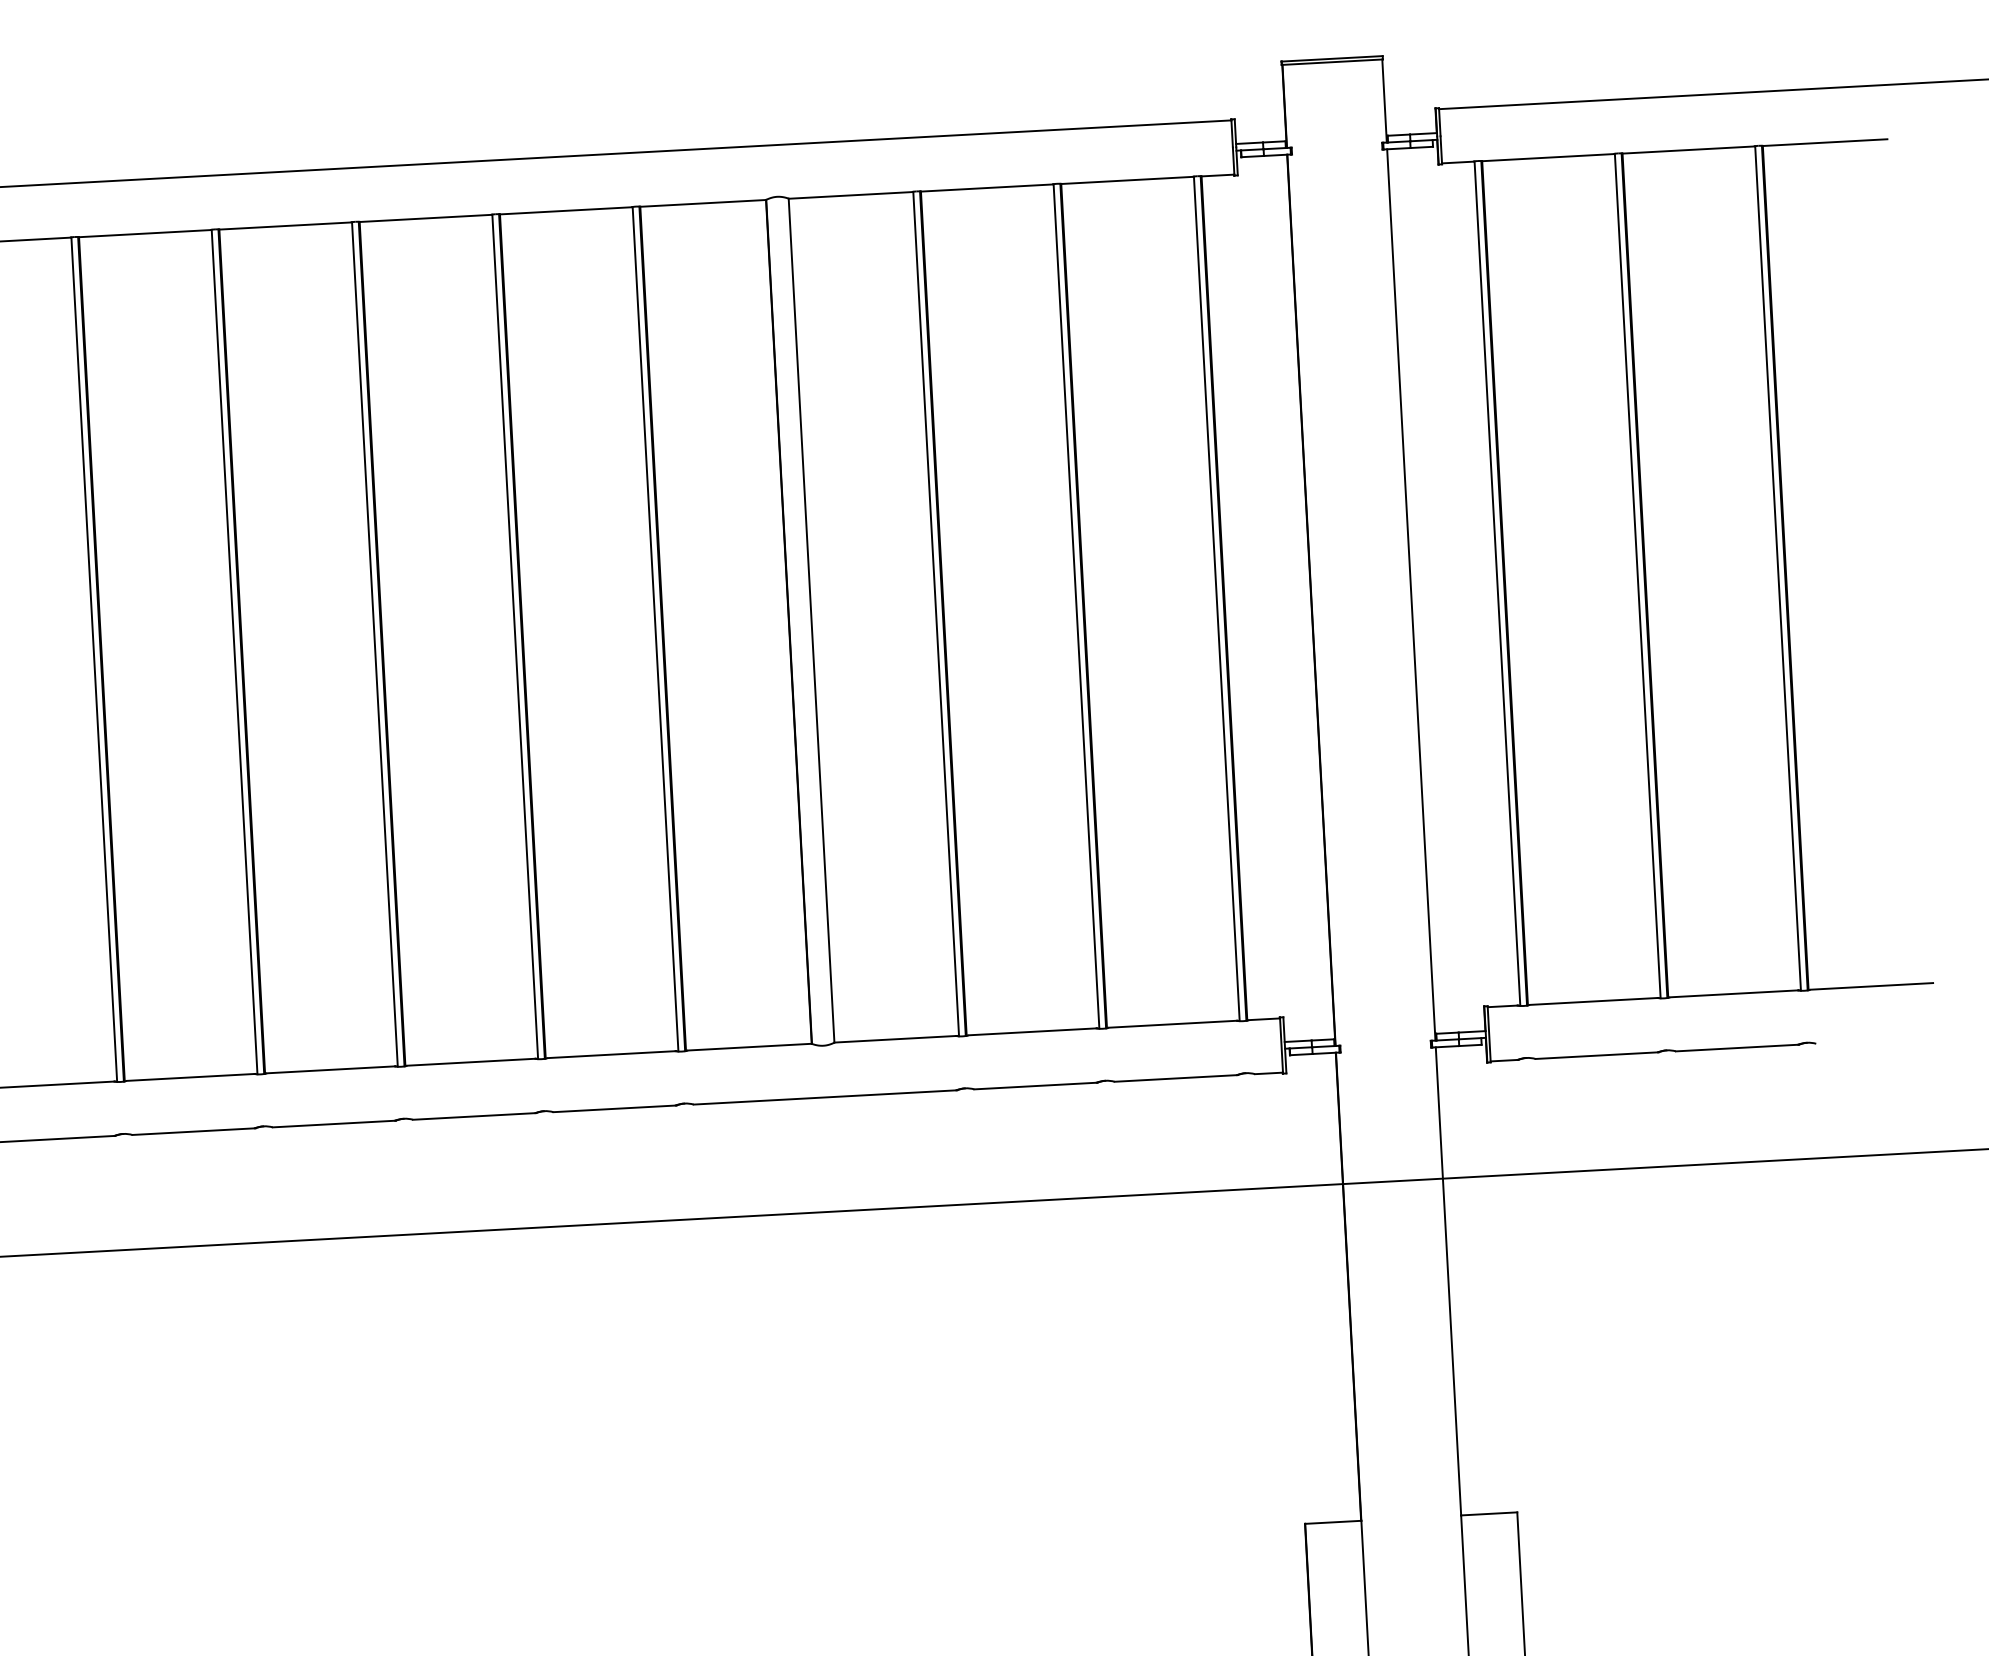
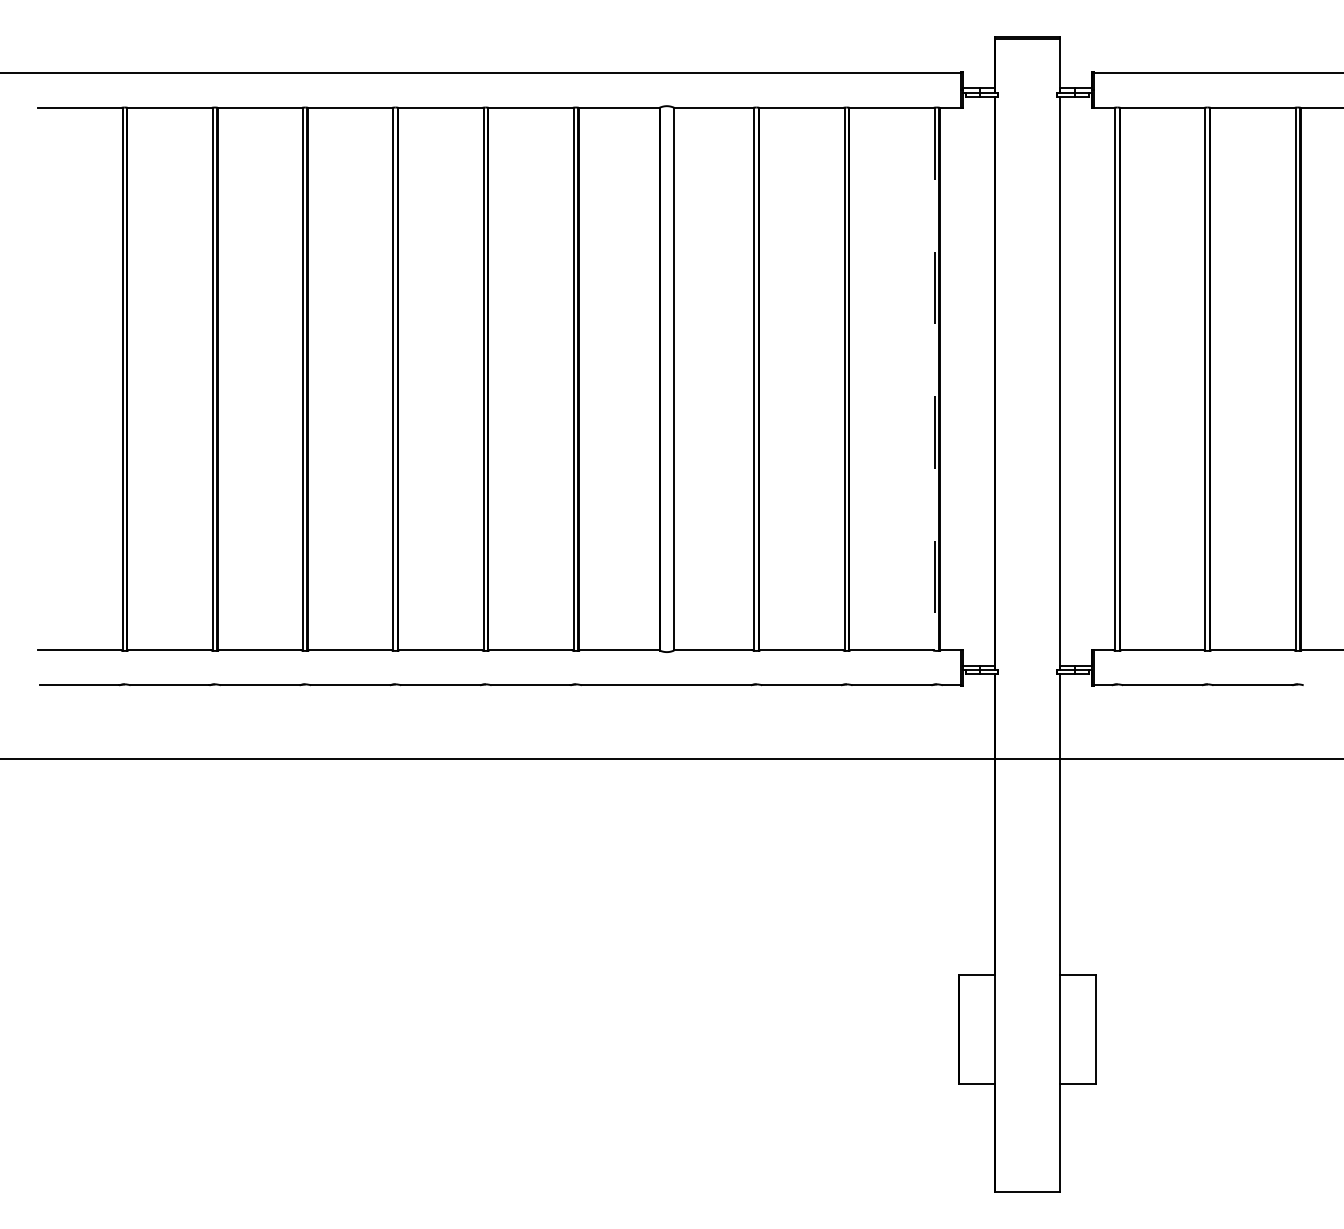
line: (1216, 599) -> (934, 379), solid -> dashed

